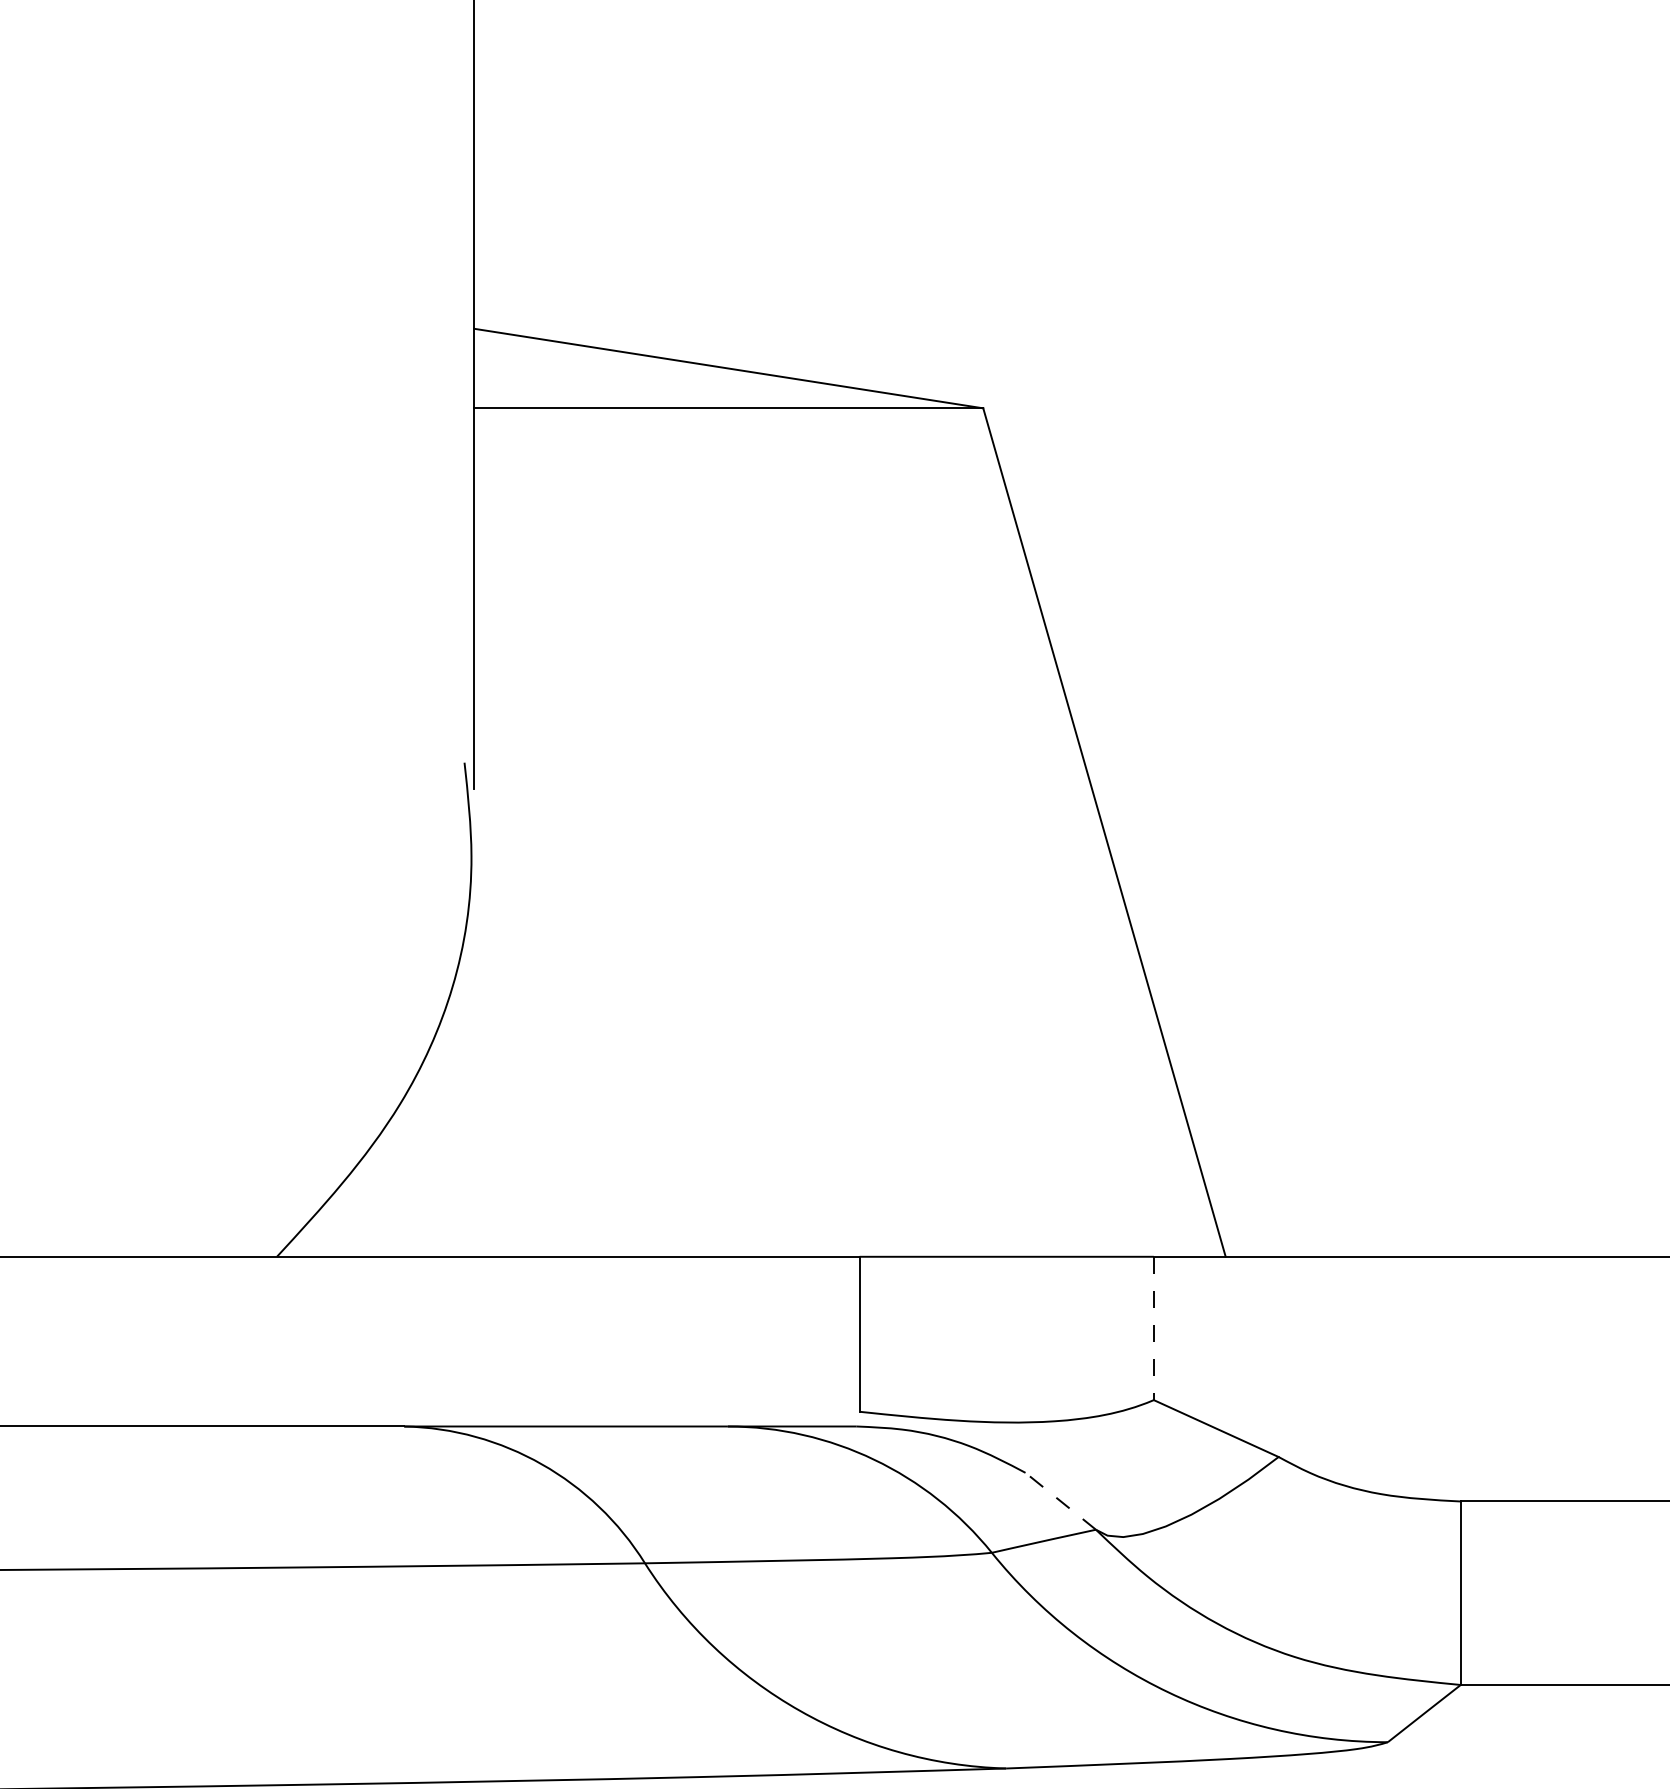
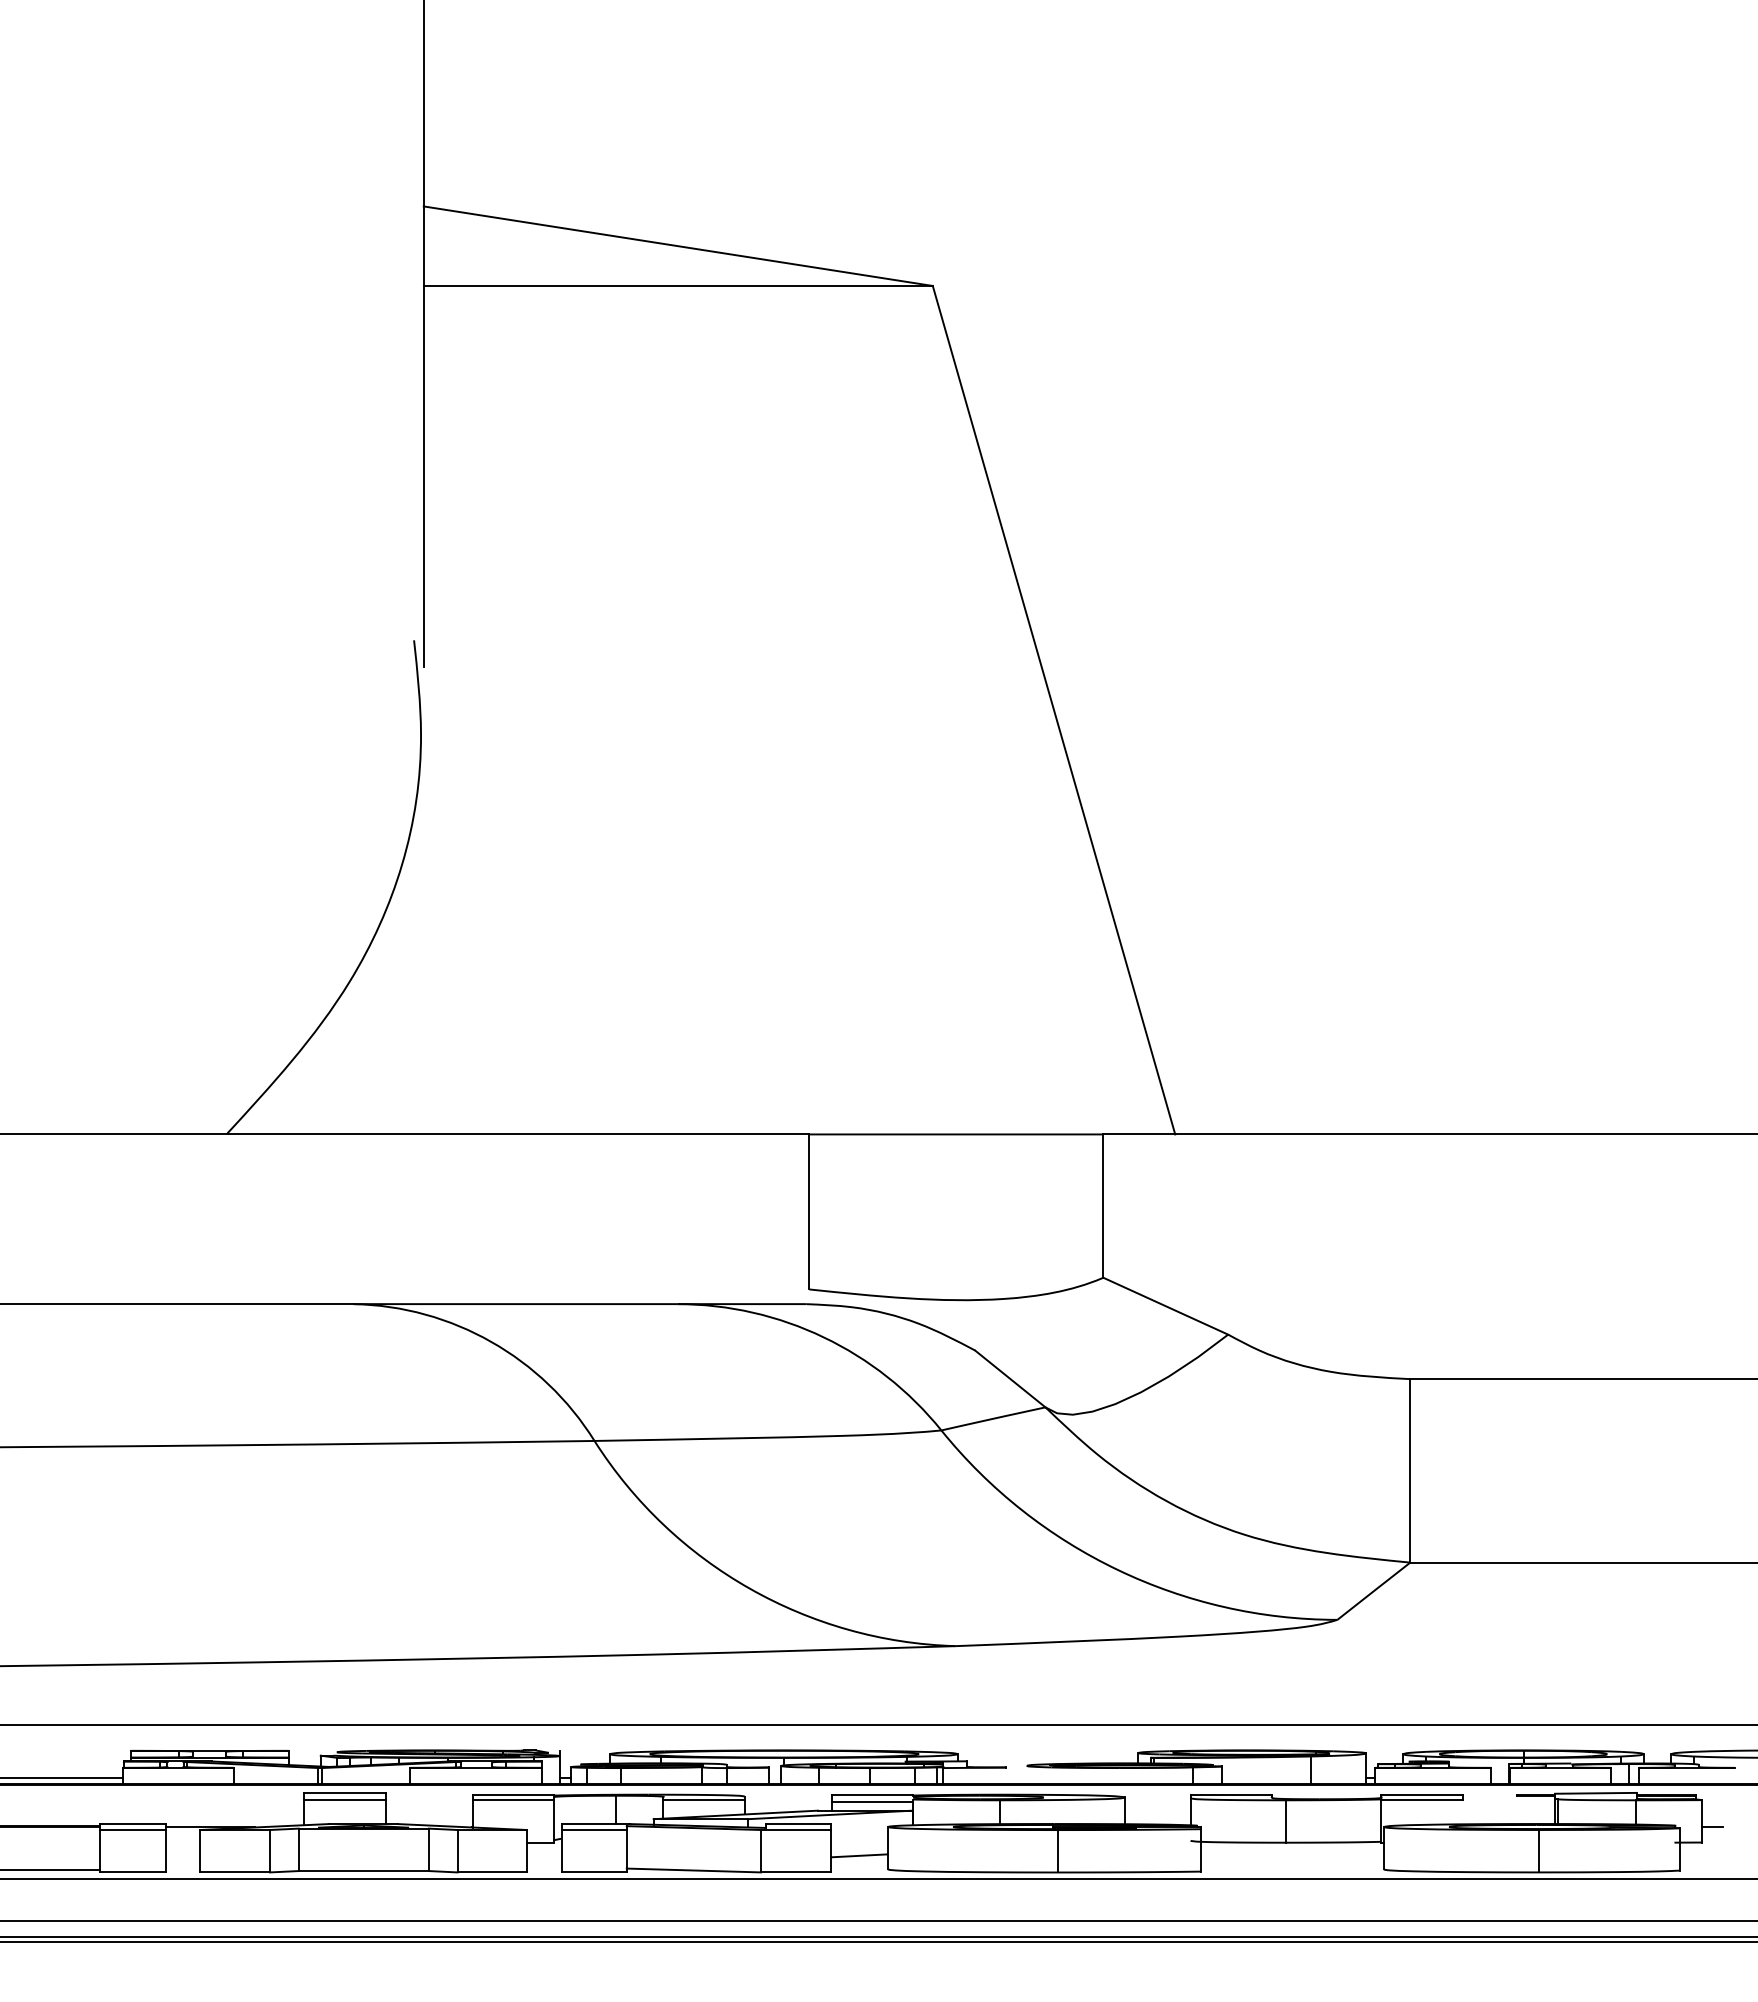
line: (1153, 1328) -> (1103, 1206), dashed -> solid
line: (1059, 1500) -> (1009, 1378), dashed -> solid

